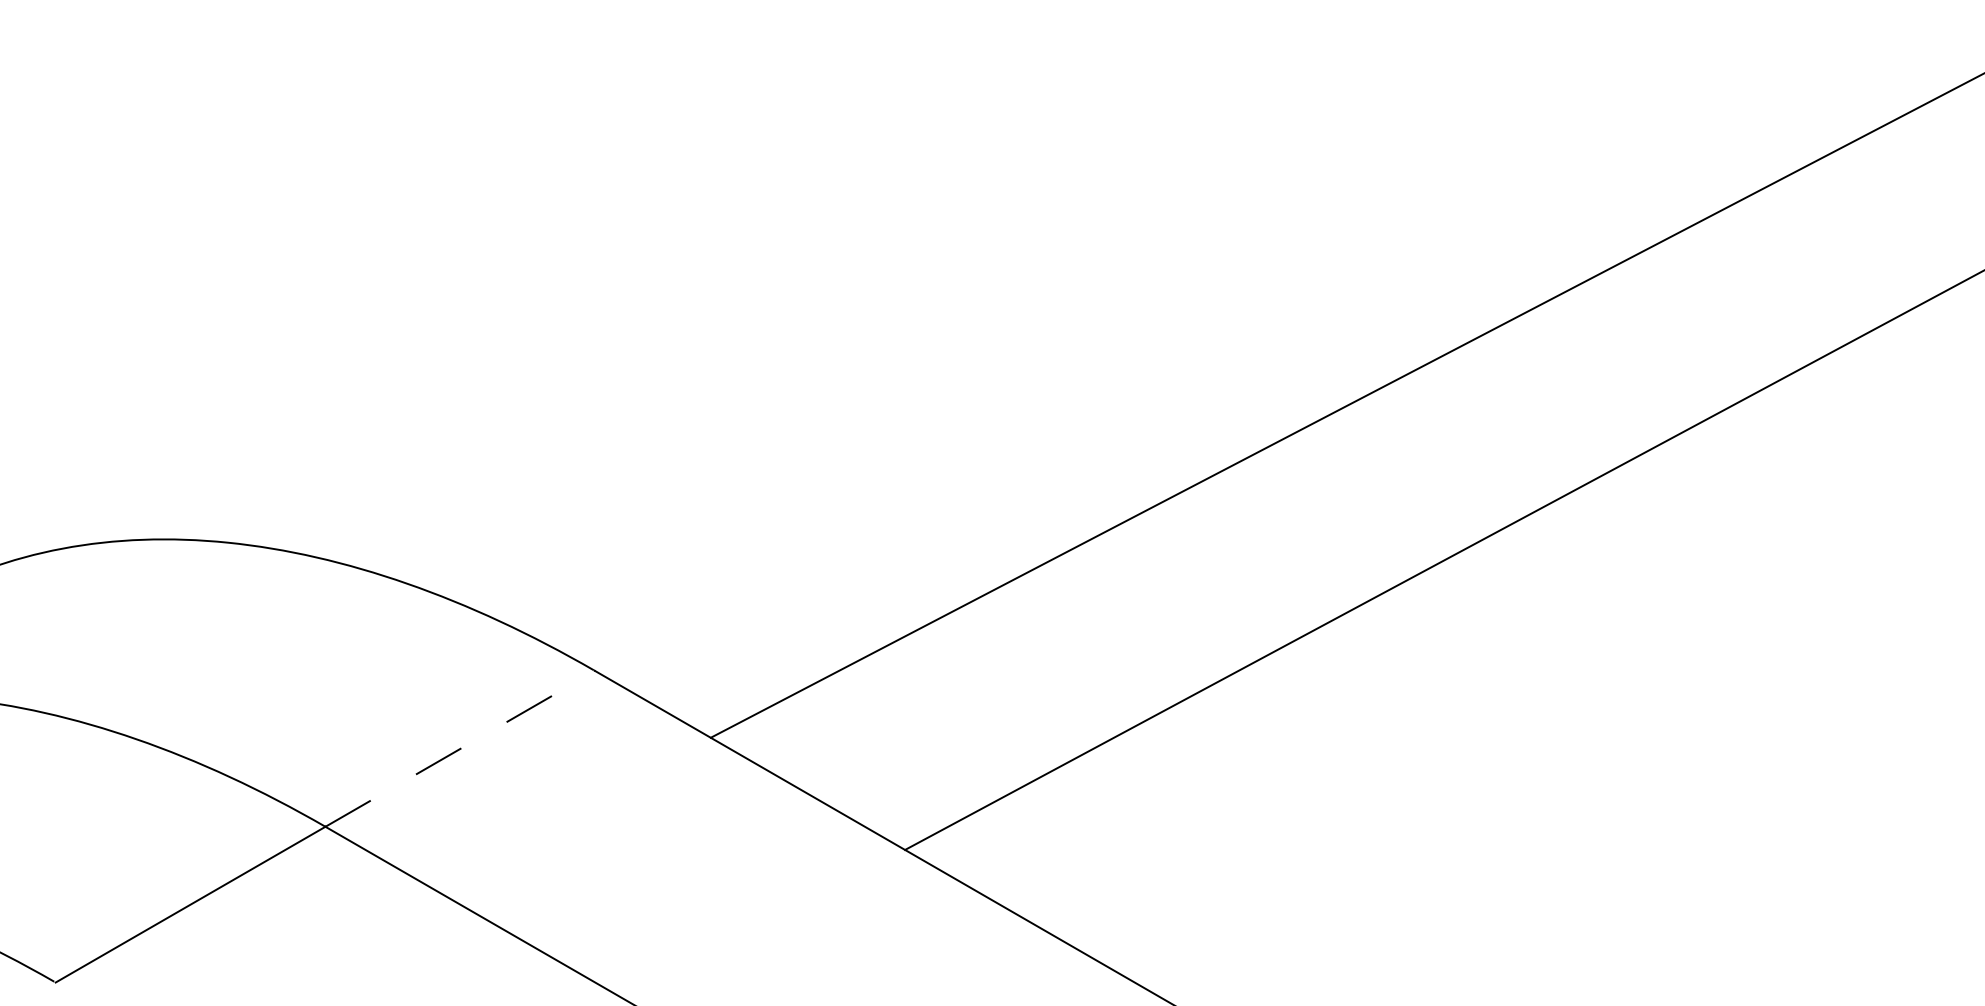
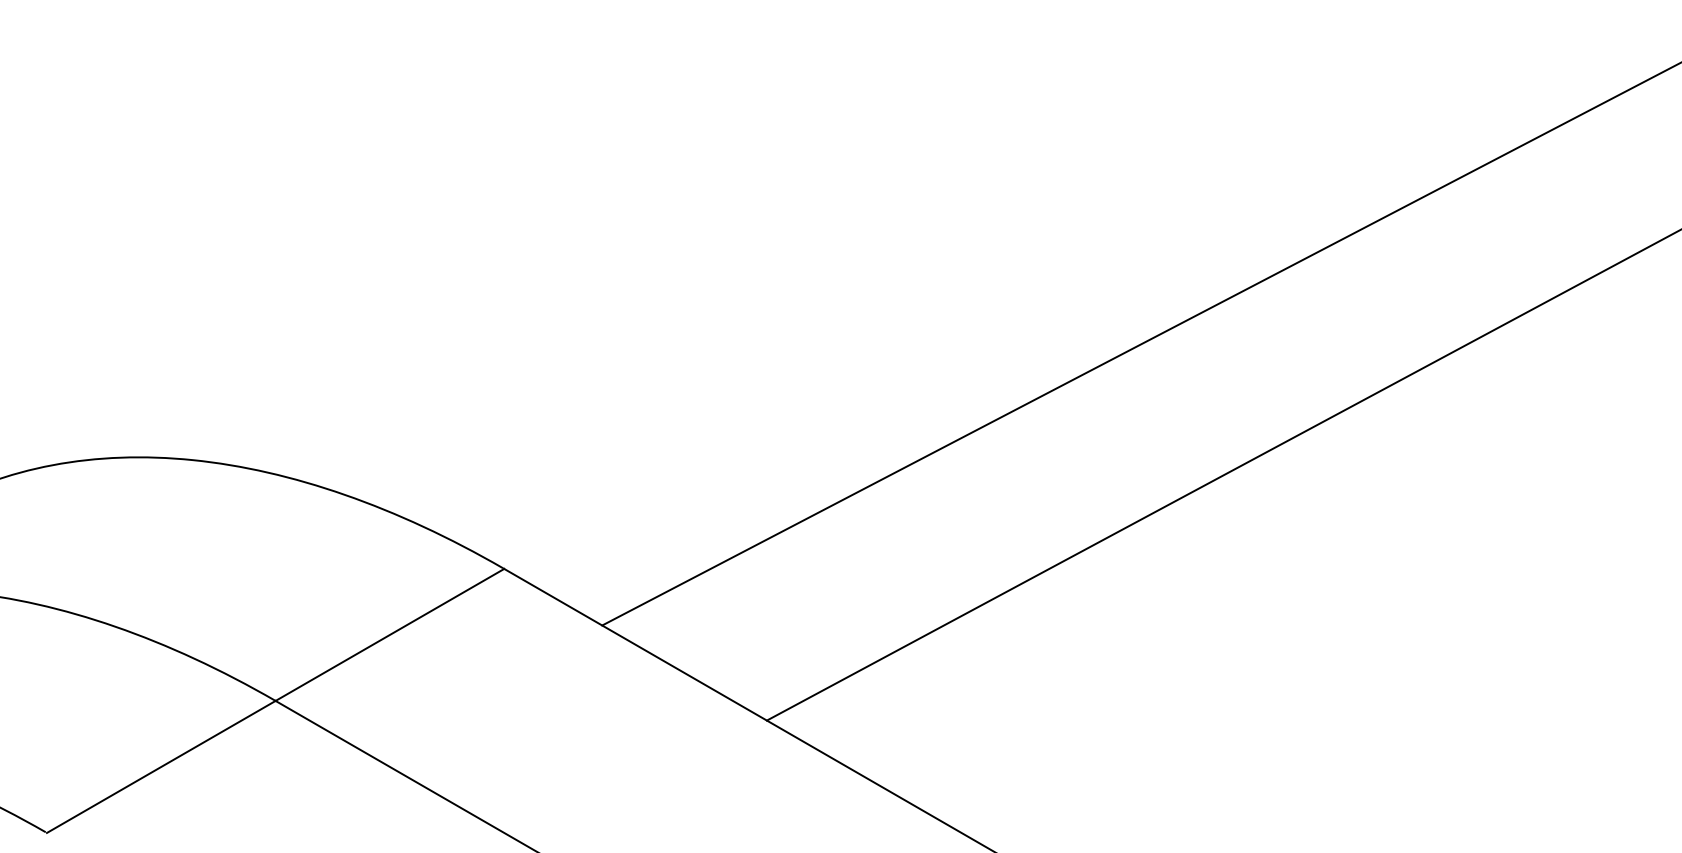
line: (460, 748) -> (390, 634), dashed -> solid

